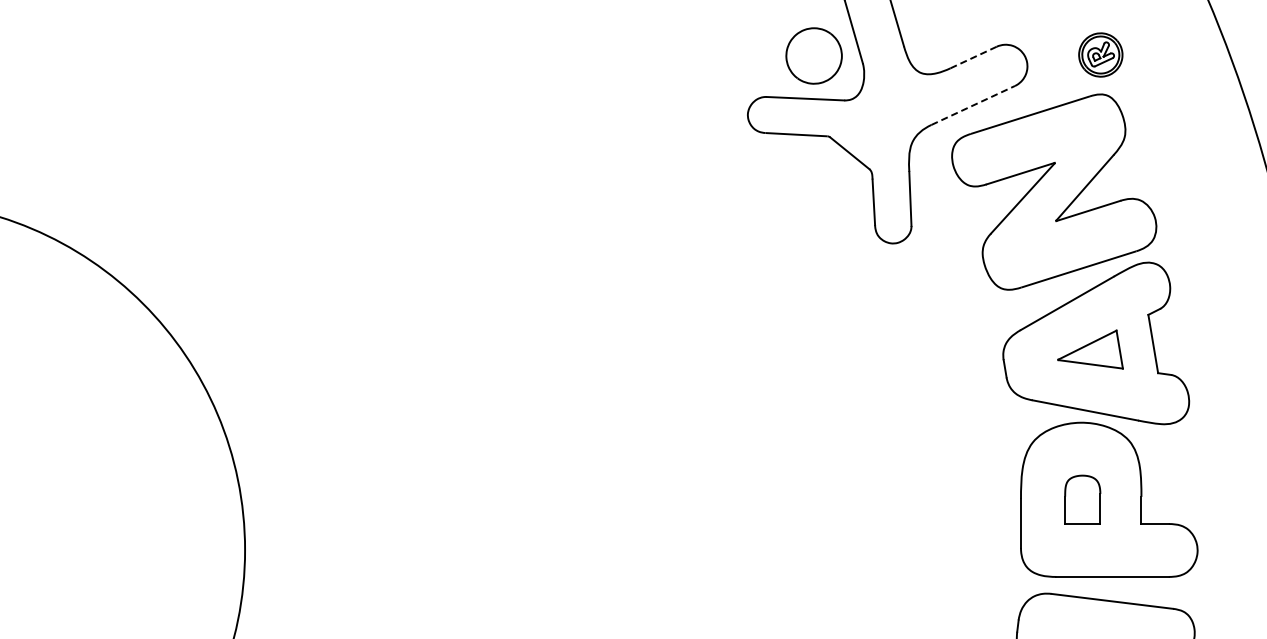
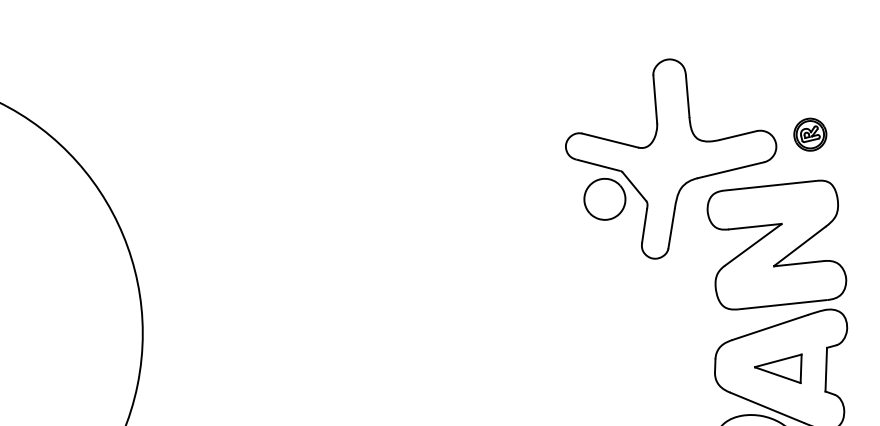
part: (1100, 54) -> (810, 134), moved
part: (813, 55) -> (604, 198), moved
line: (973, 57) -> (738, 135), dashed -> solid
line: (973, 105) -> (731, 170), dashed -> solid

